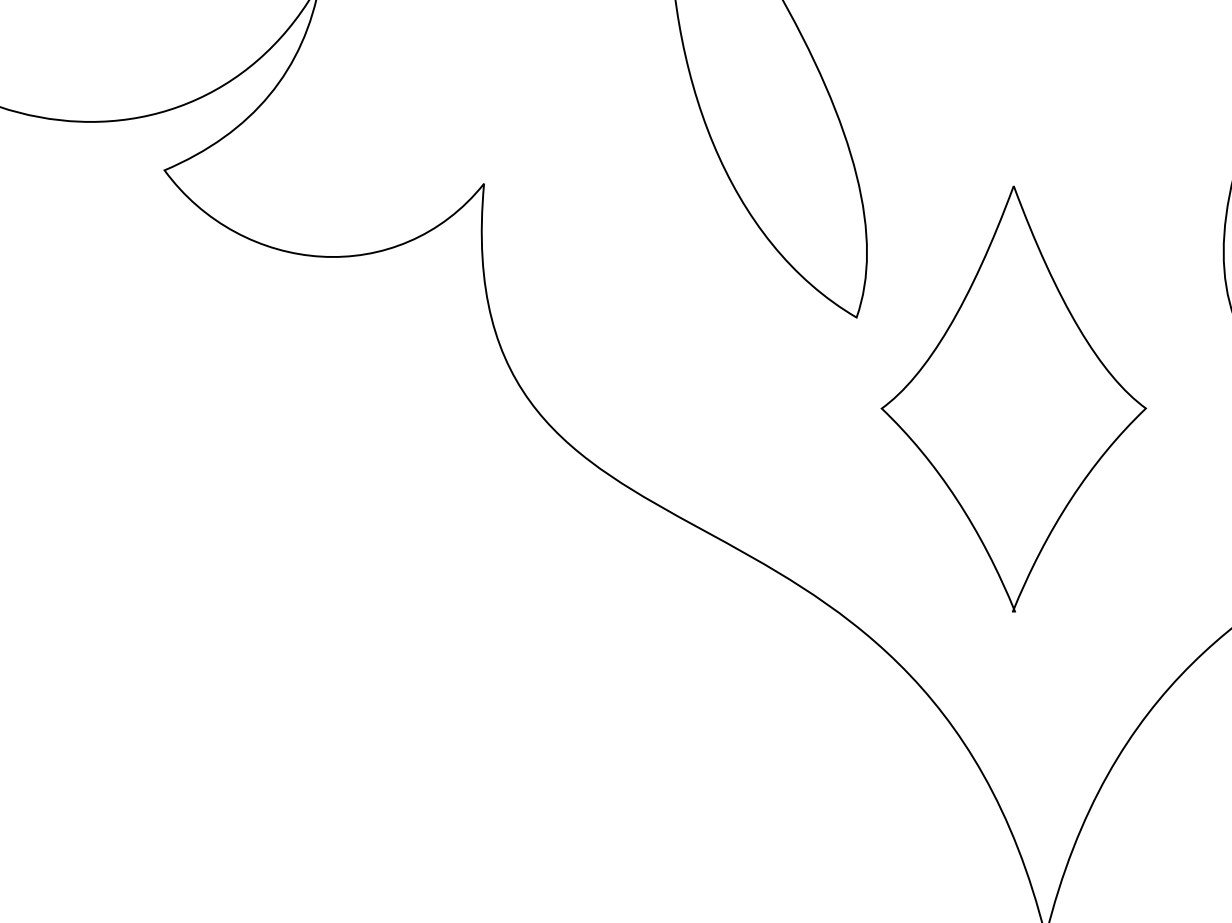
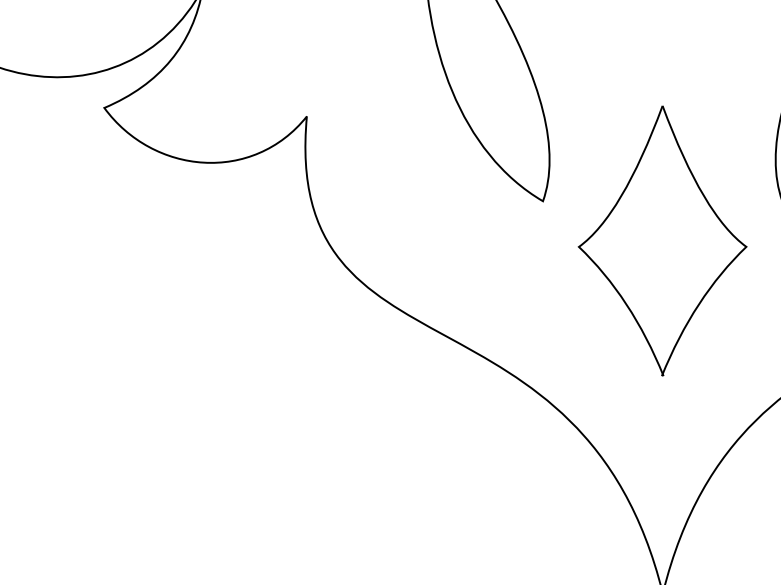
part: (1013, 398) -> (662, 240), moved

